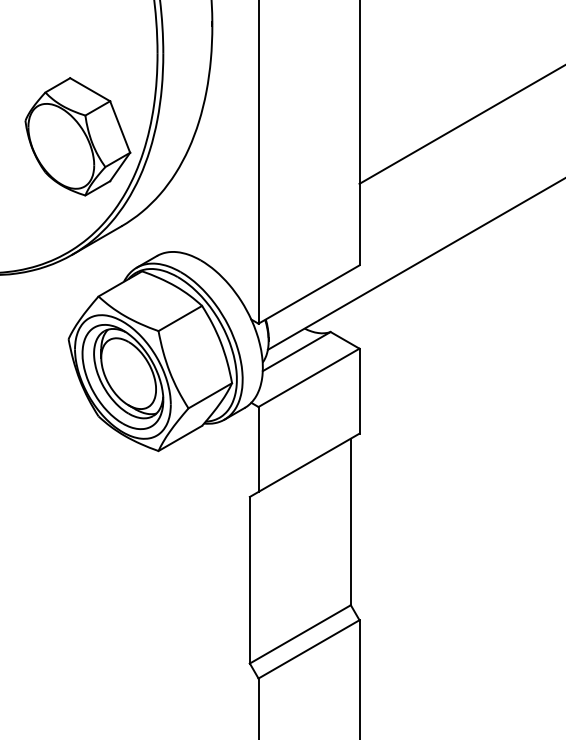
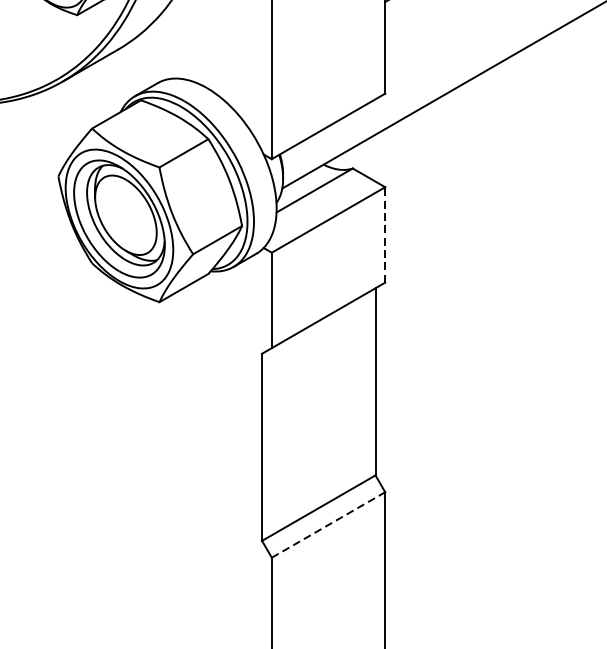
line: (359, 390) -> (385, 234), solid -> dashed
line: (309, 649) -> (329, 525), solid -> dashed

